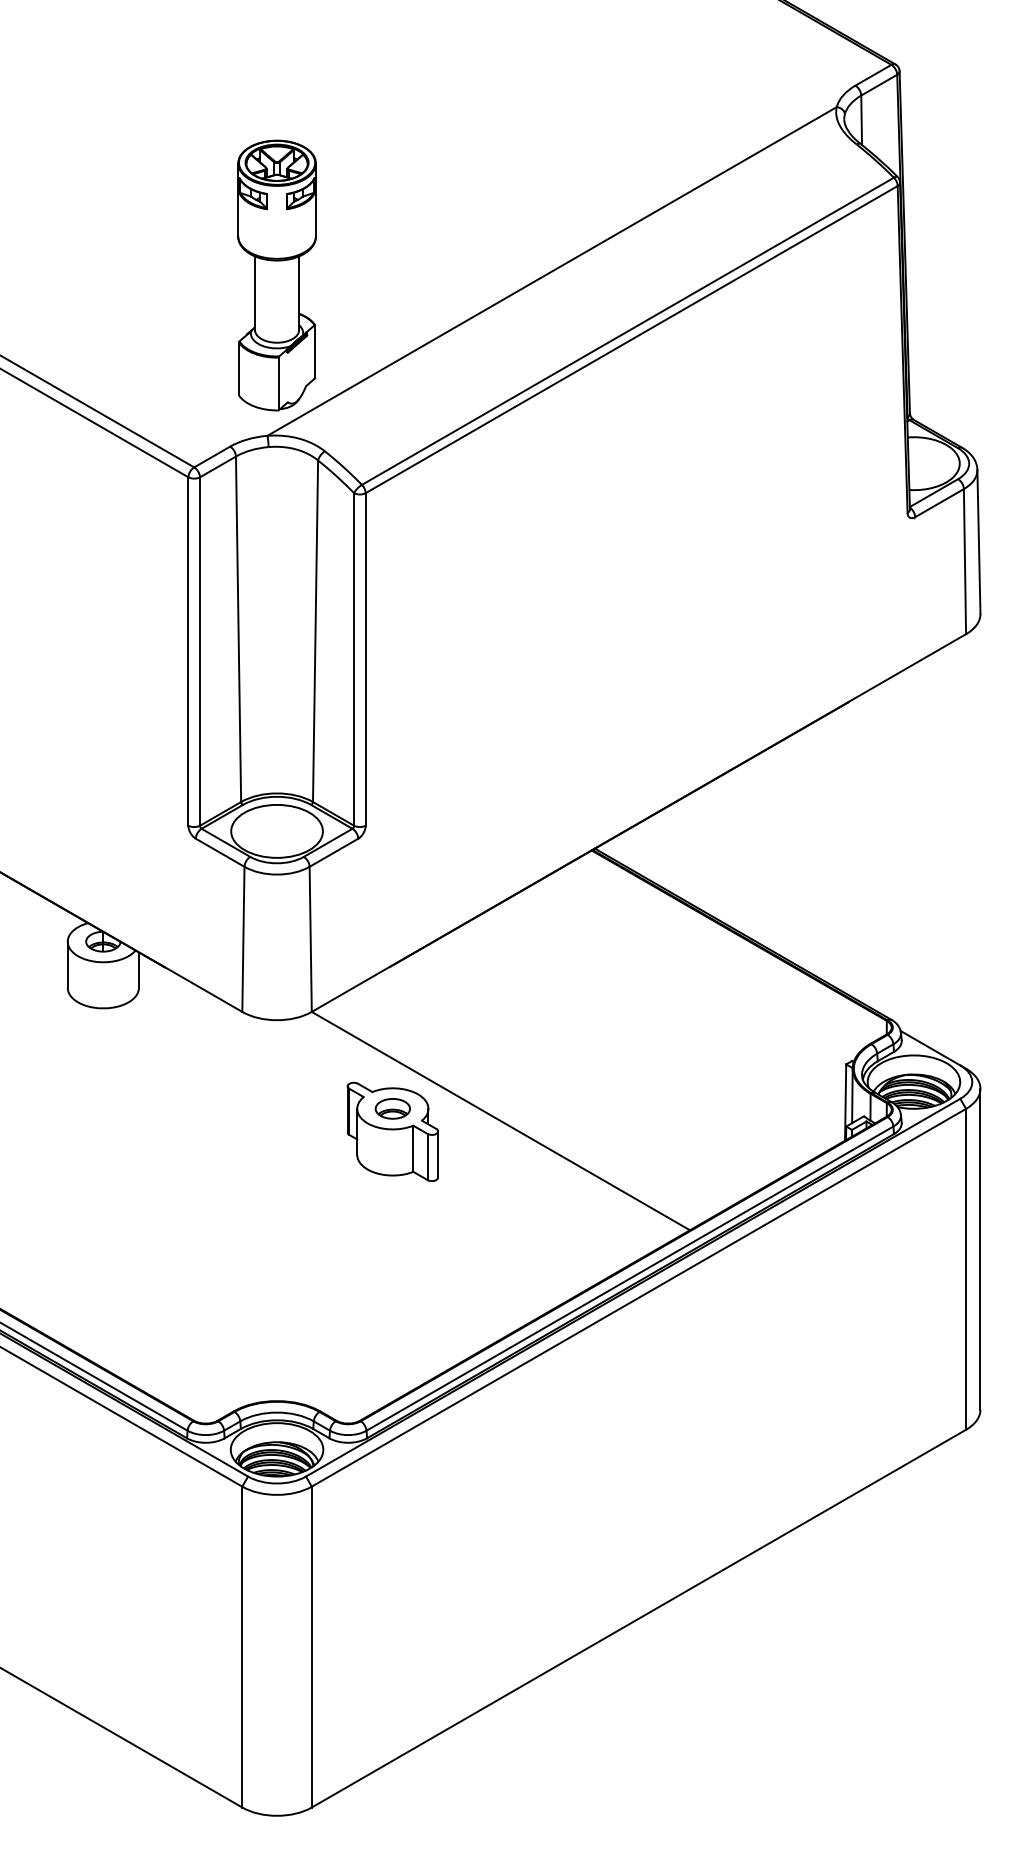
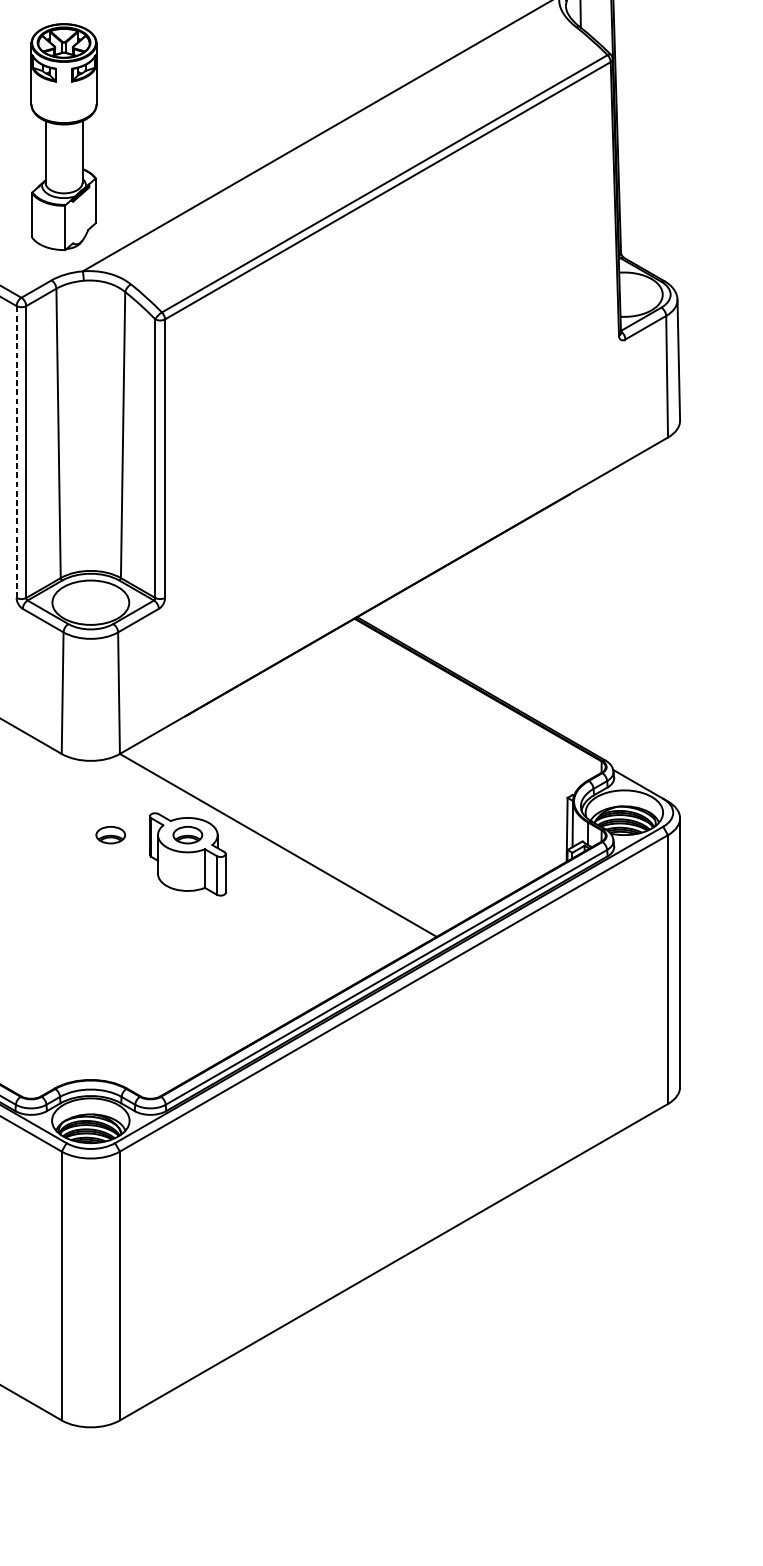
part: (276, 275) -> (63, 137), moved
line: (188, 651) -> (16, 452), solid -> dashed
part: (300, 1108) -> (110, 834), added

